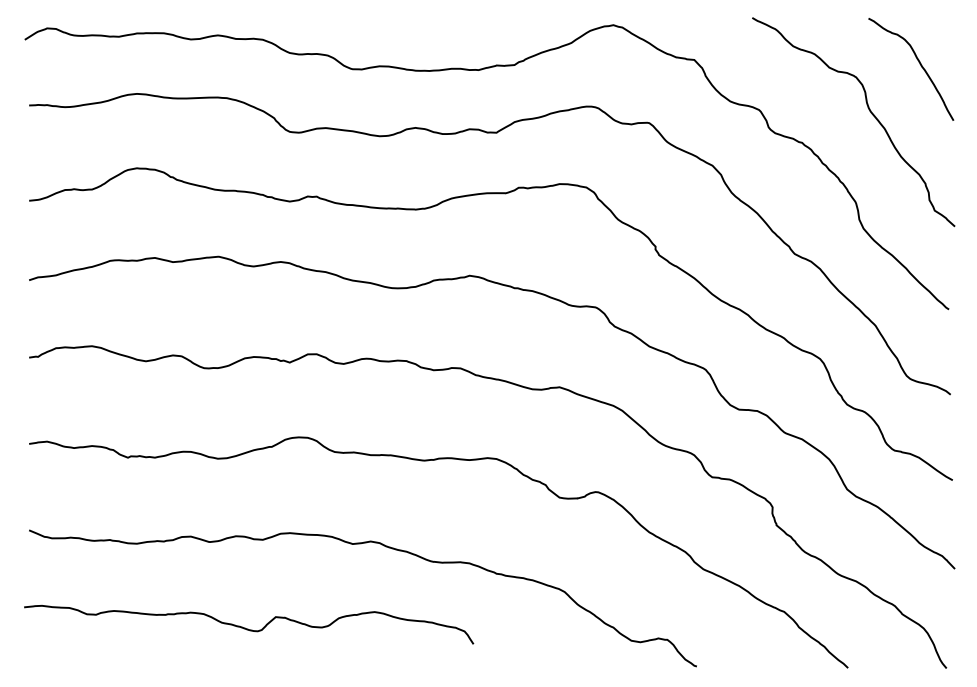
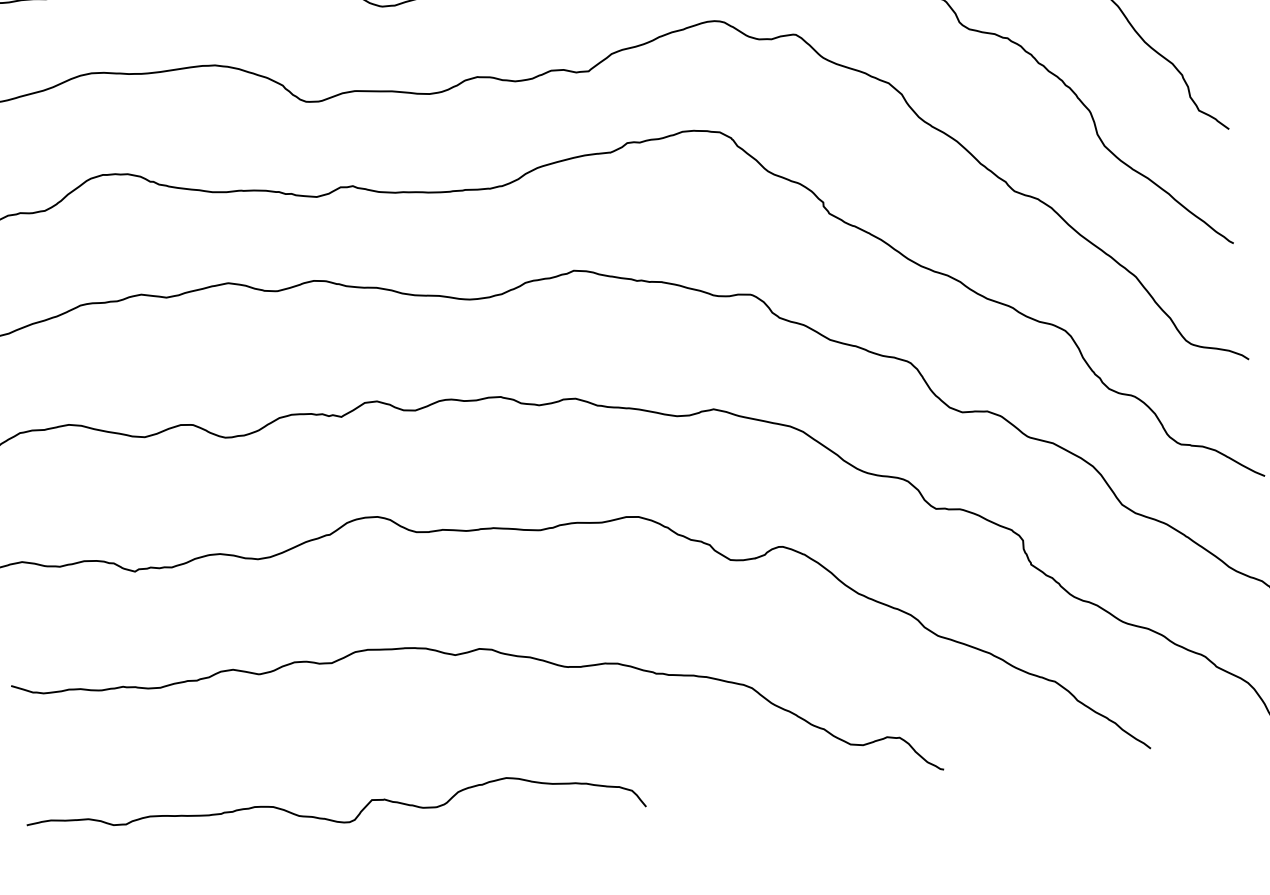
curve: (248, 628) -> (336, 819), moved

